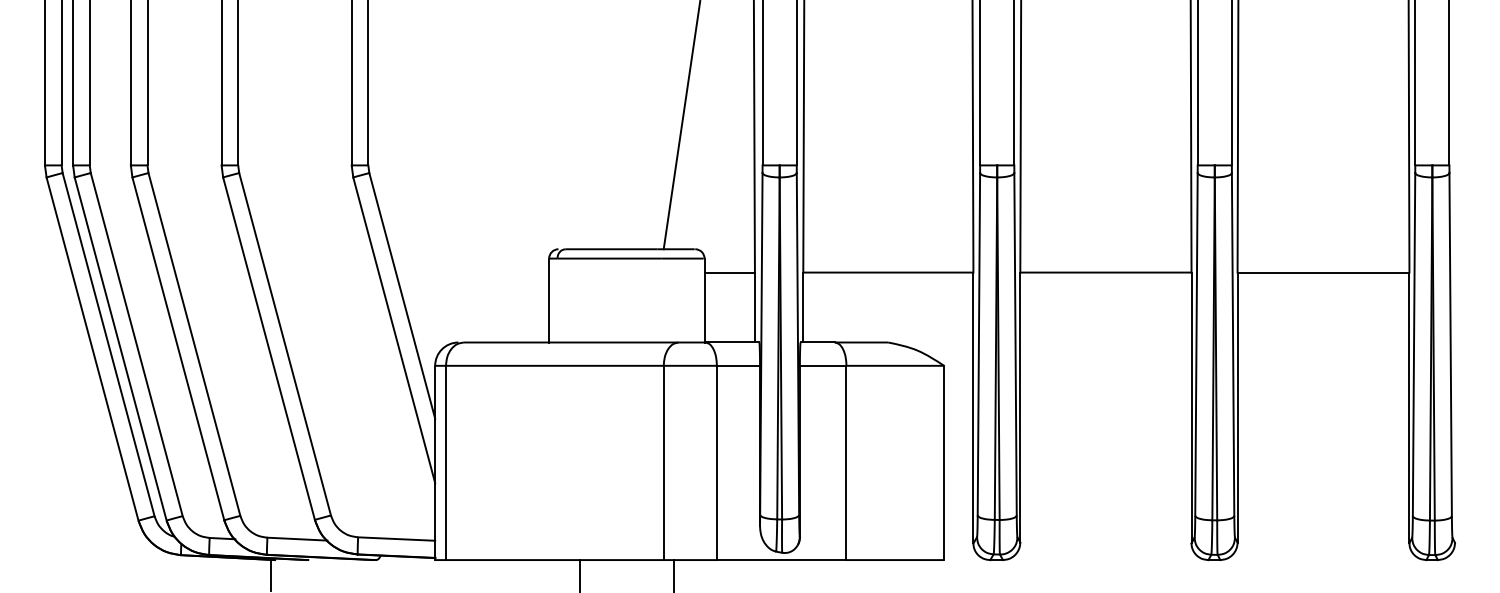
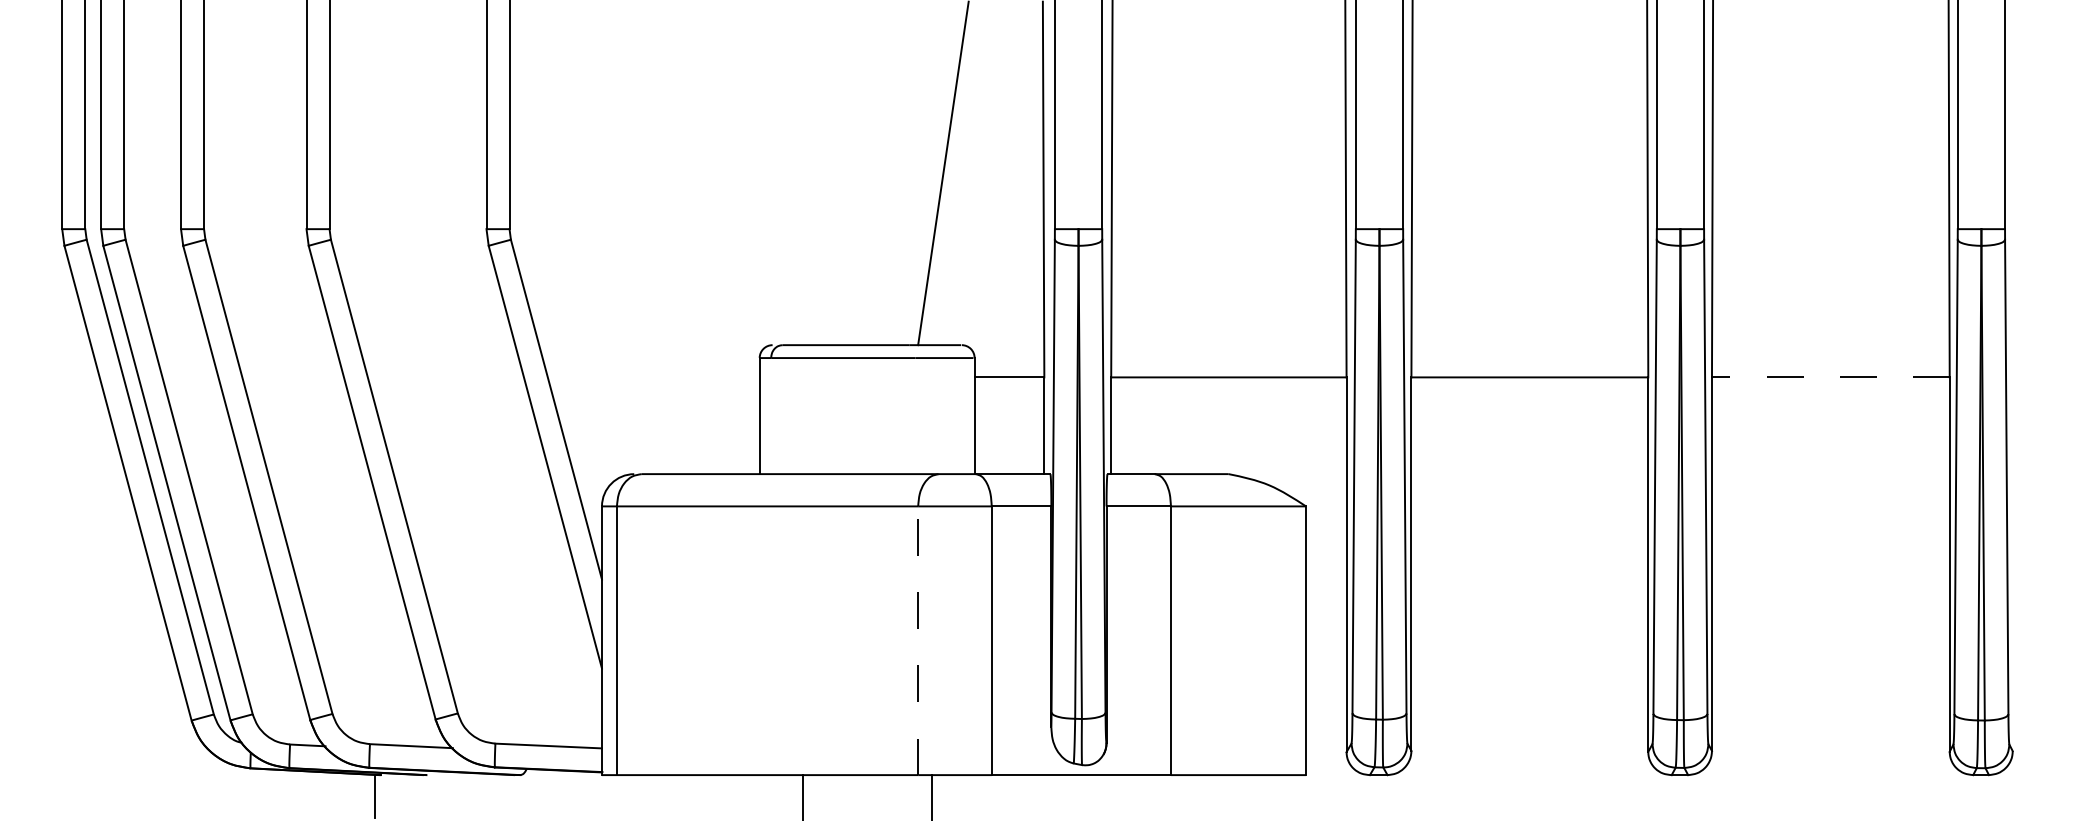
line: (1323, 272) -> (1830, 377), solid -> dashed
line: (663, 462) -> (918, 640), solid -> dashed

